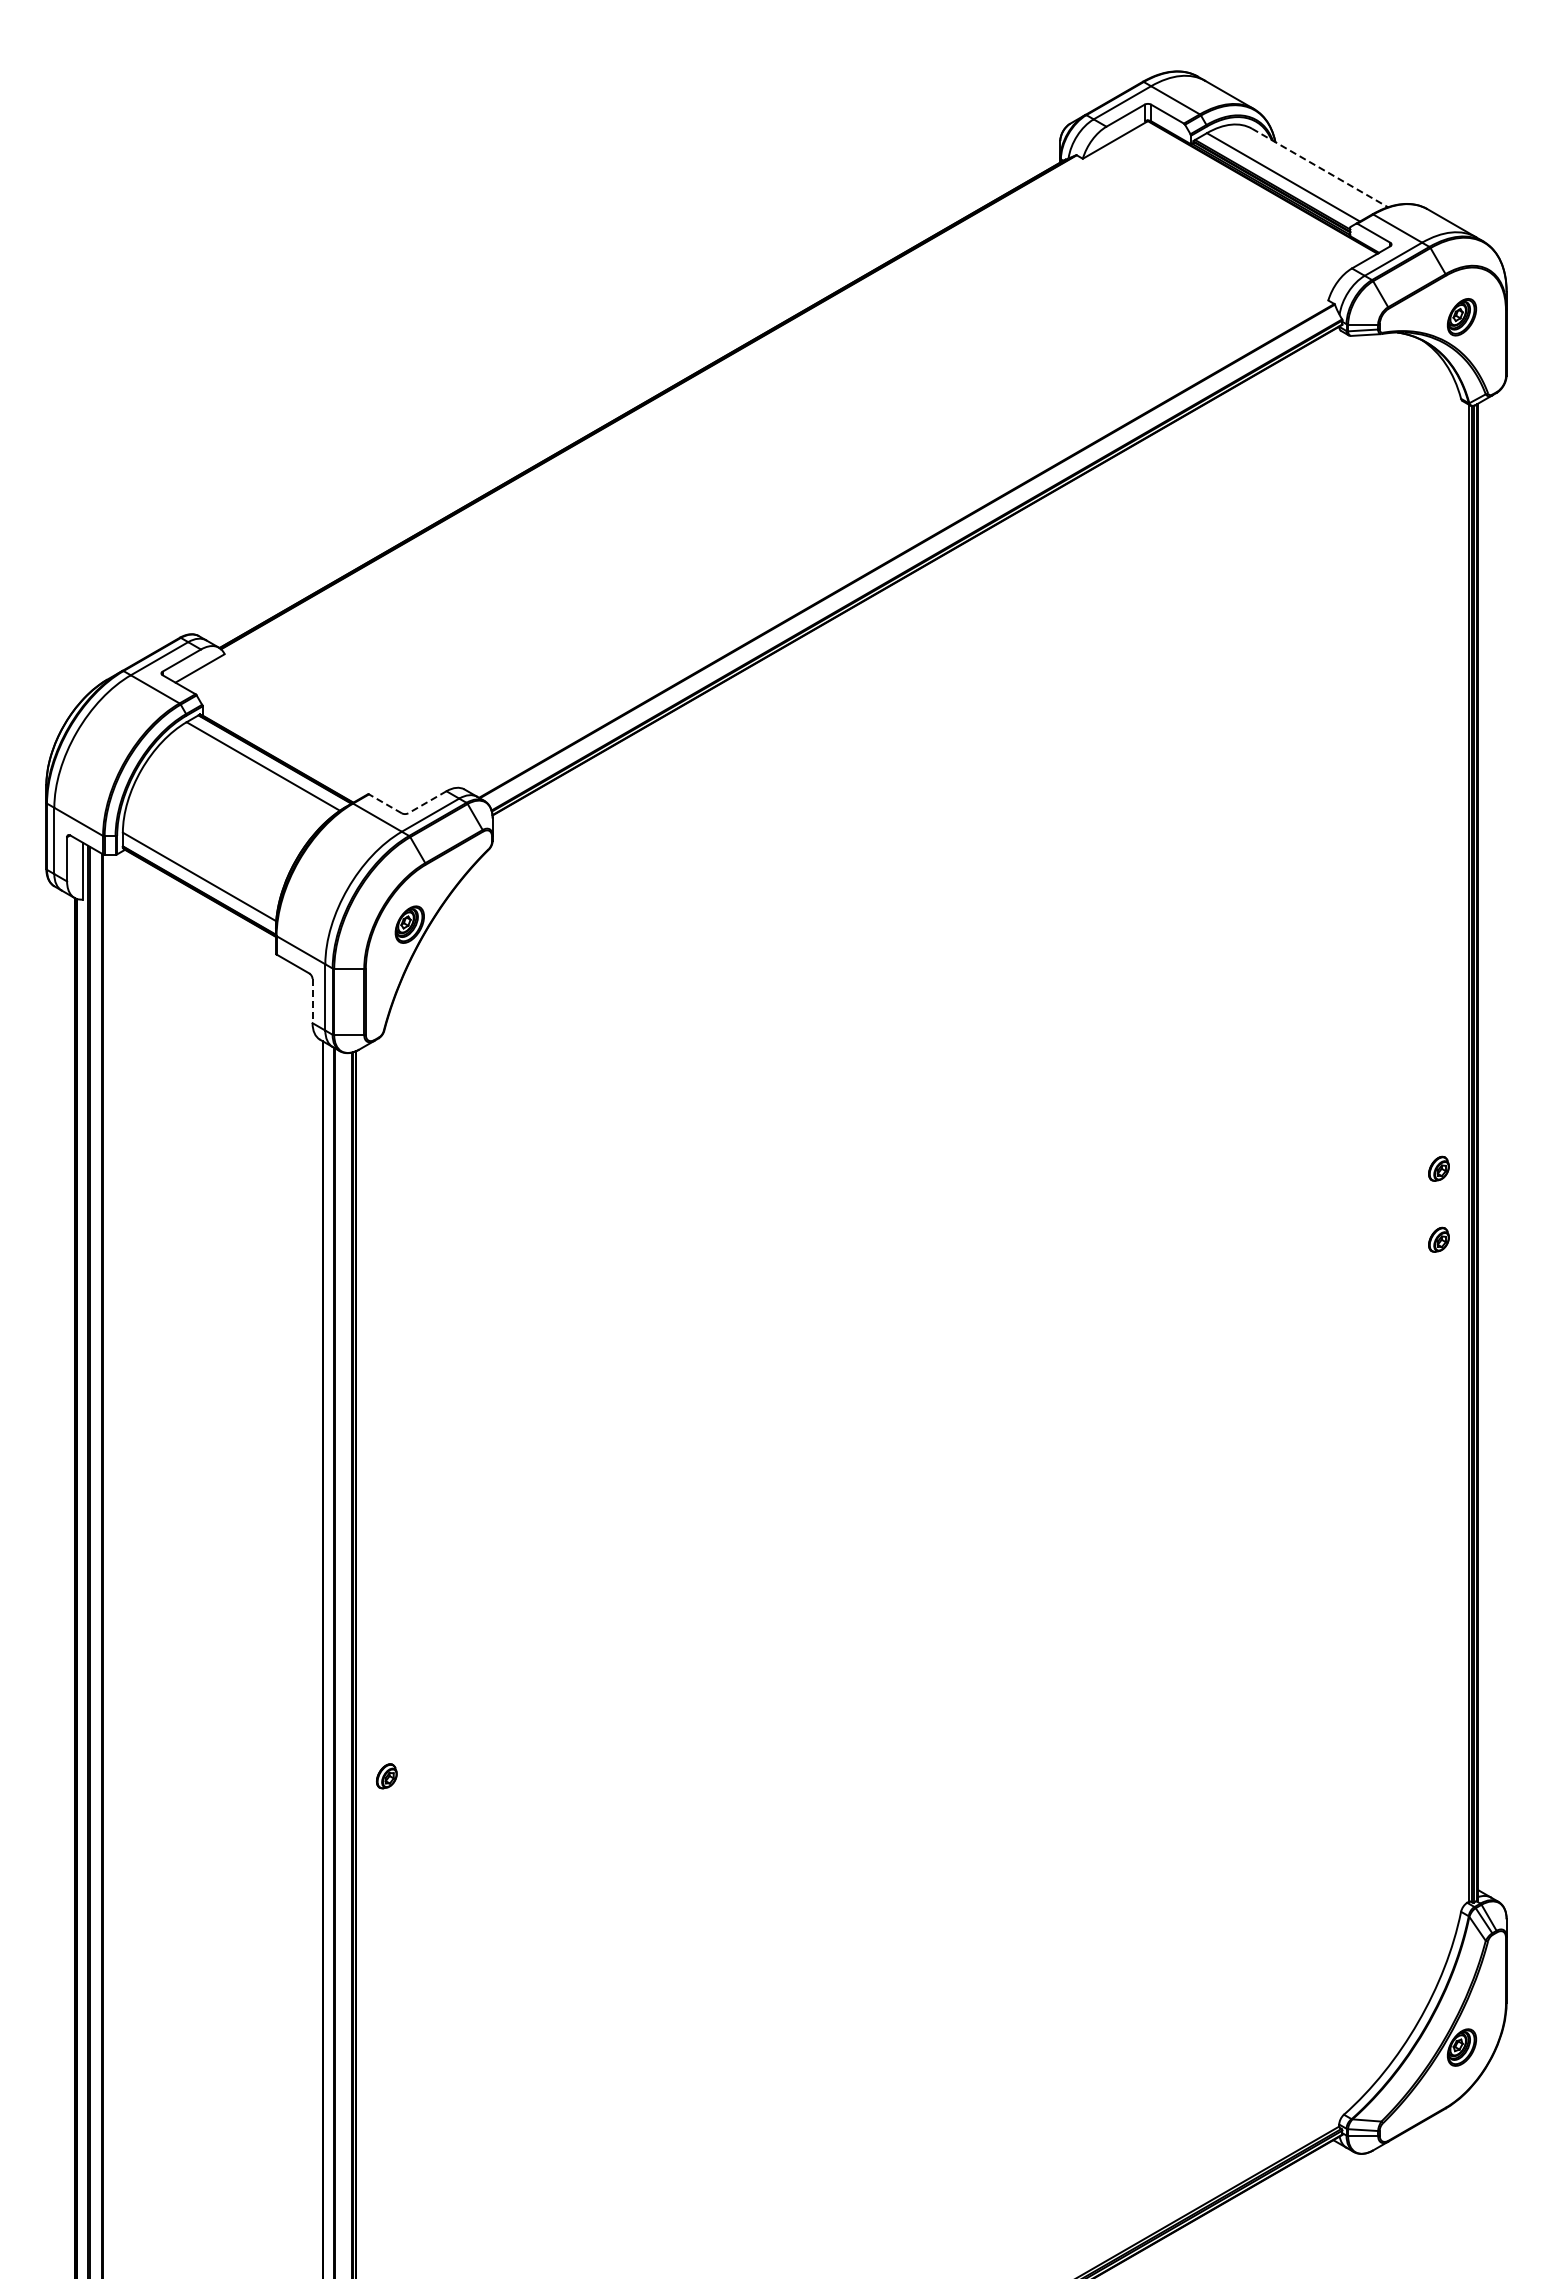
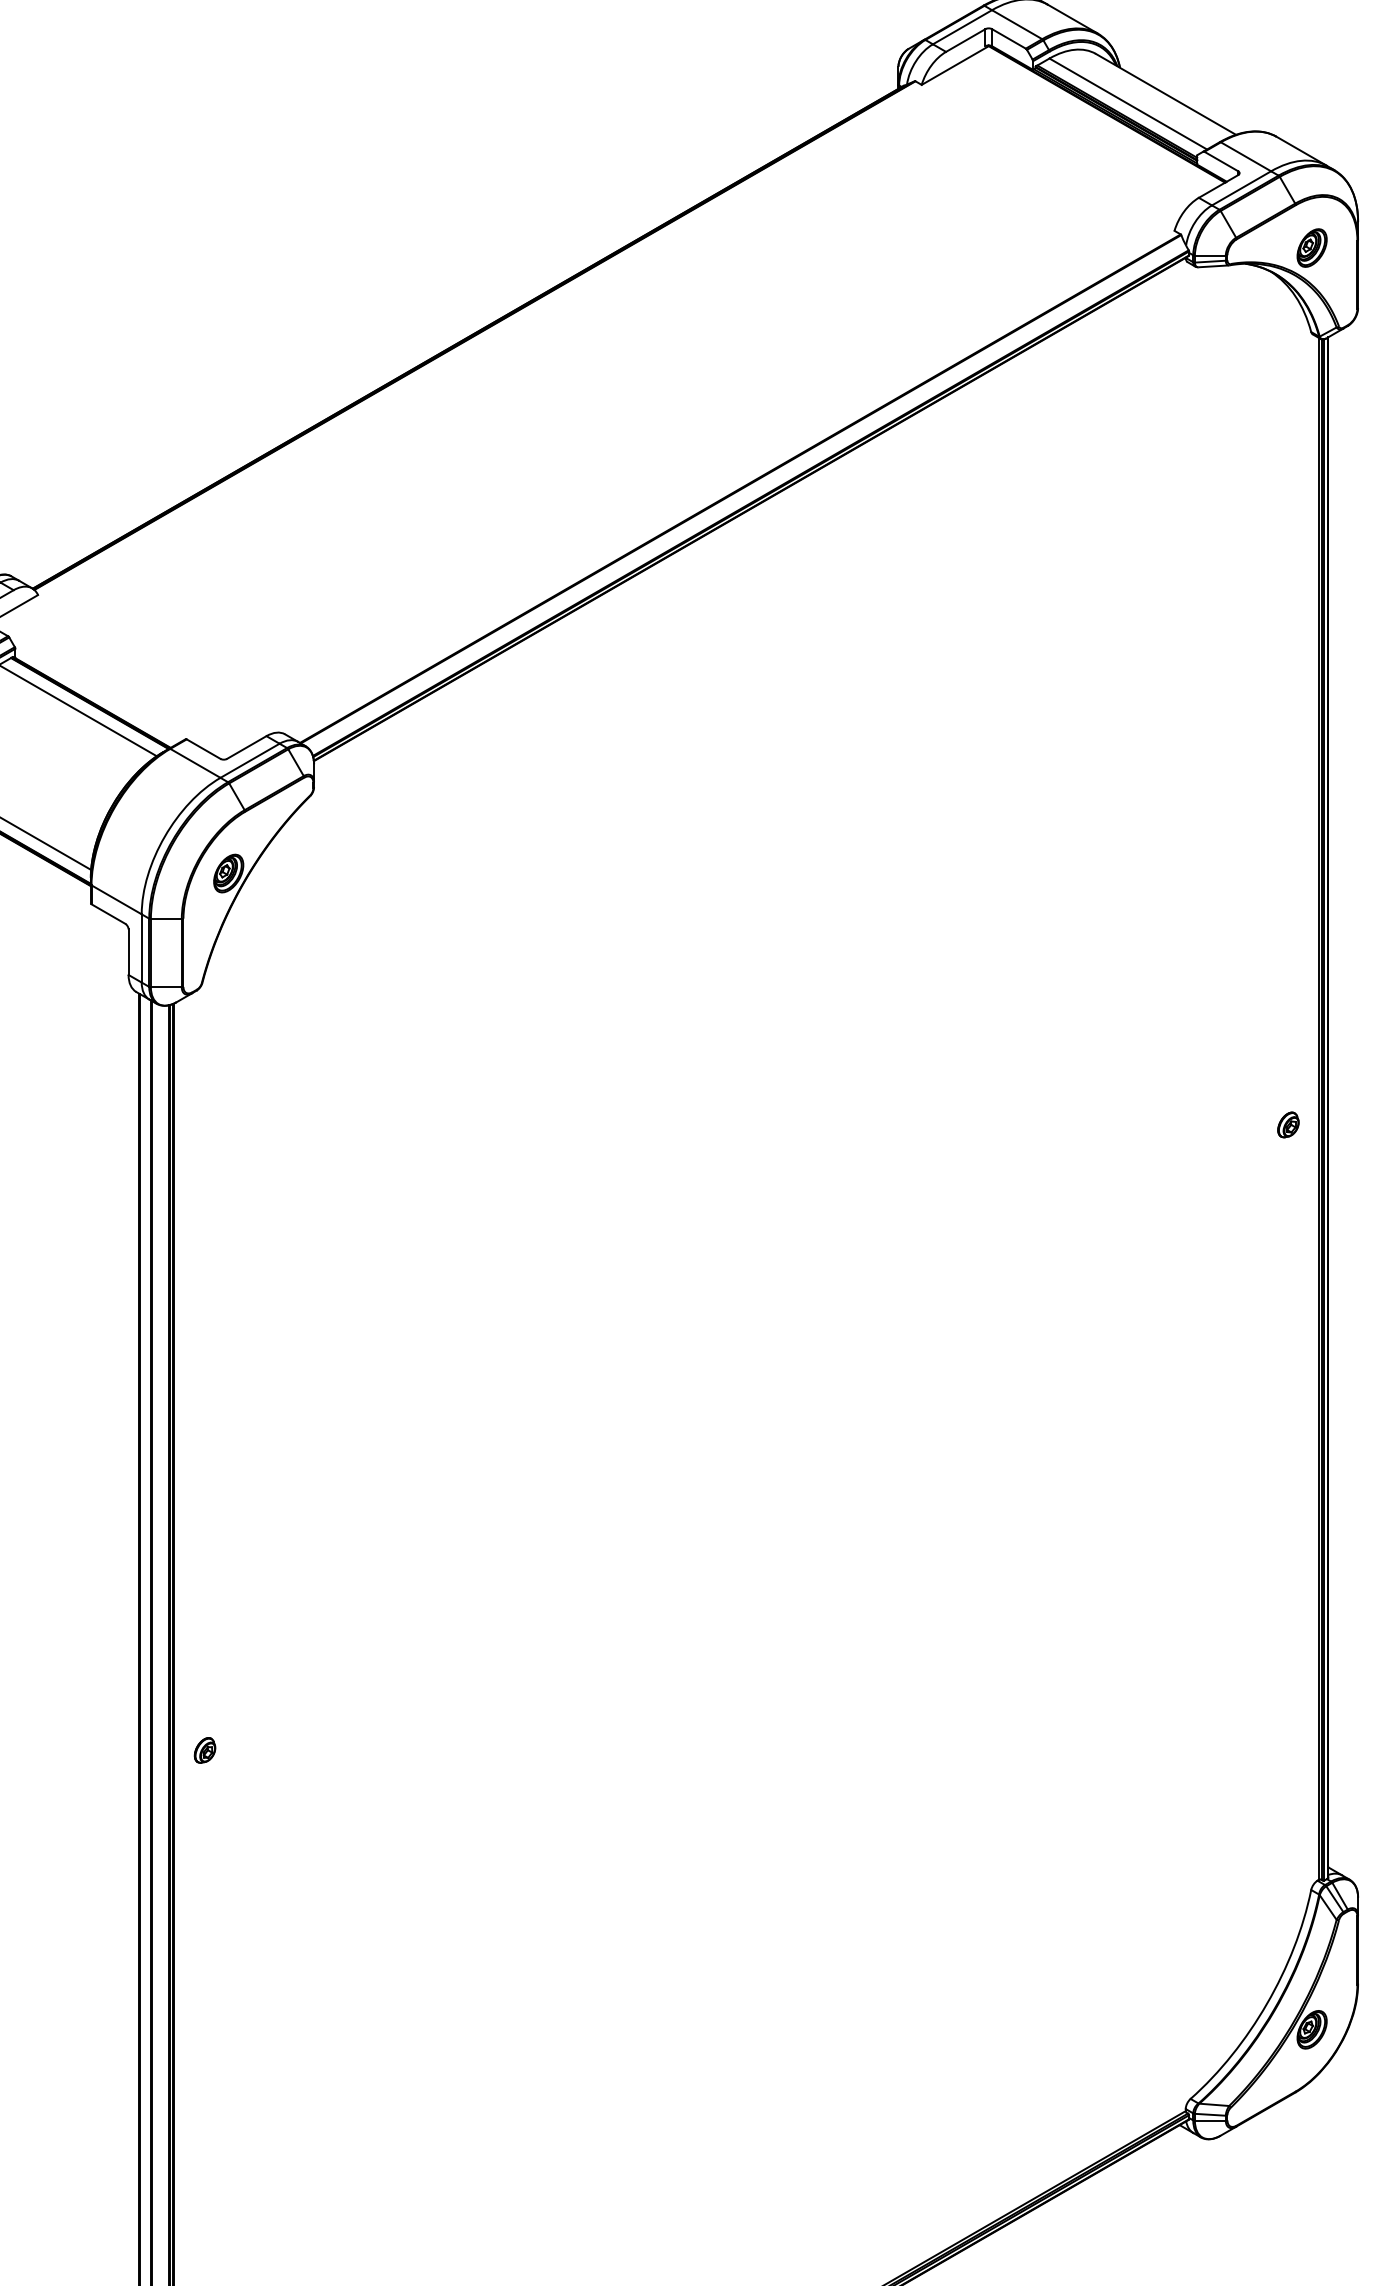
line: (1320, 167) -> (1166, 93), dashed -> solid
line: (426, 802) -> (245, 747), dashed -> solid
line: (385, 803) -> (203, 748), dashed -> solid
line: (312, 1001) -> (128, 952), dashed -> solid
part: (1438, 1239) -> (1287, 1197), removed

